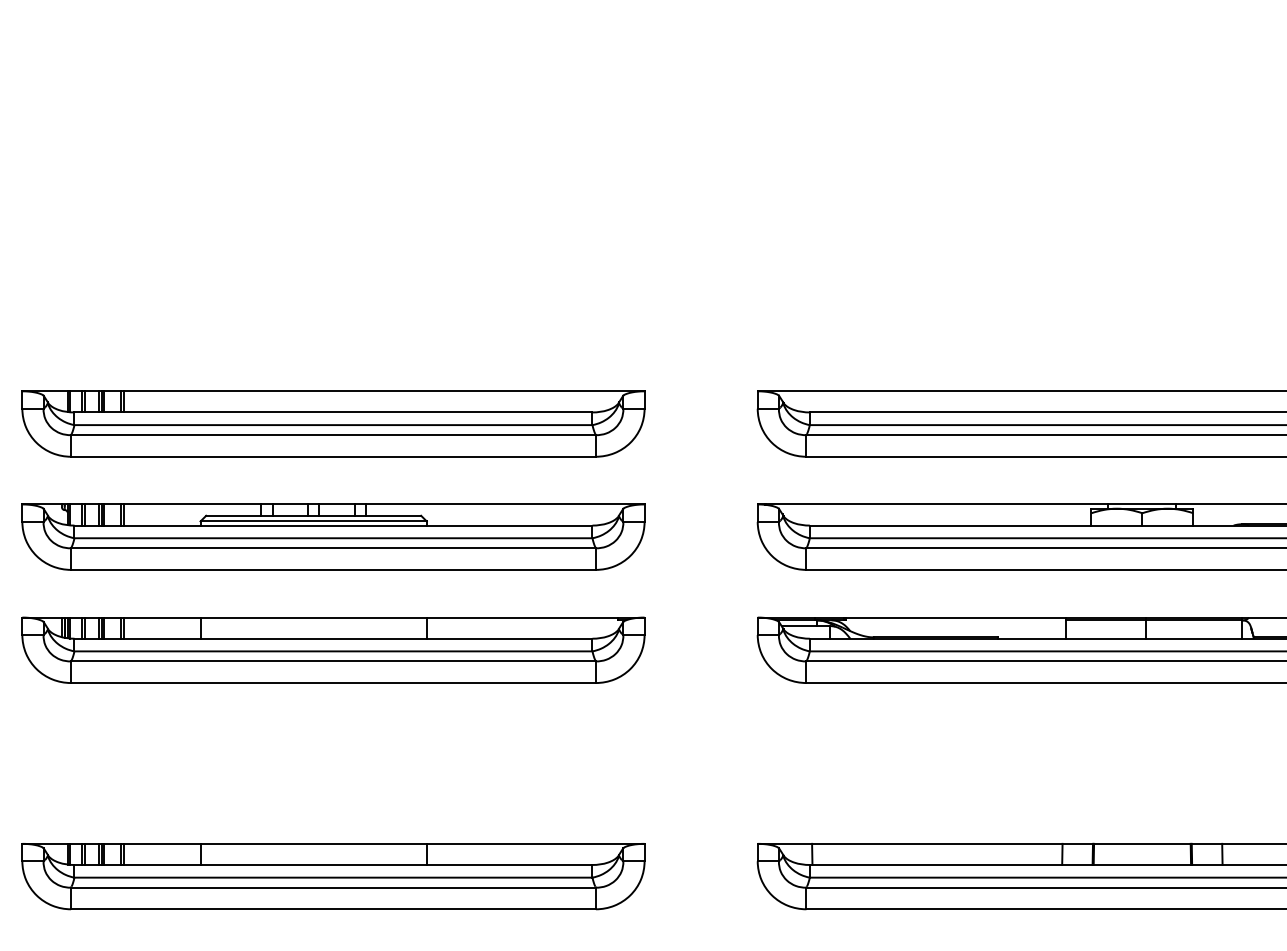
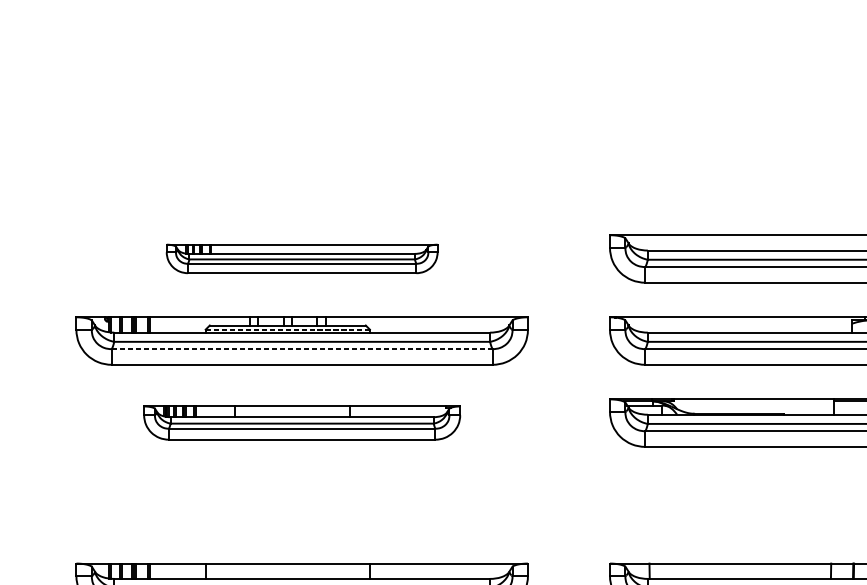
part: (333, 423) -> (302, 258), size x0.6
line: (314, 521) -> (288, 329), solid -> dashed
line: (332, 548) -> (301, 349), solid -> dashed
part: (333, 649) -> (302, 422), size x0.7

